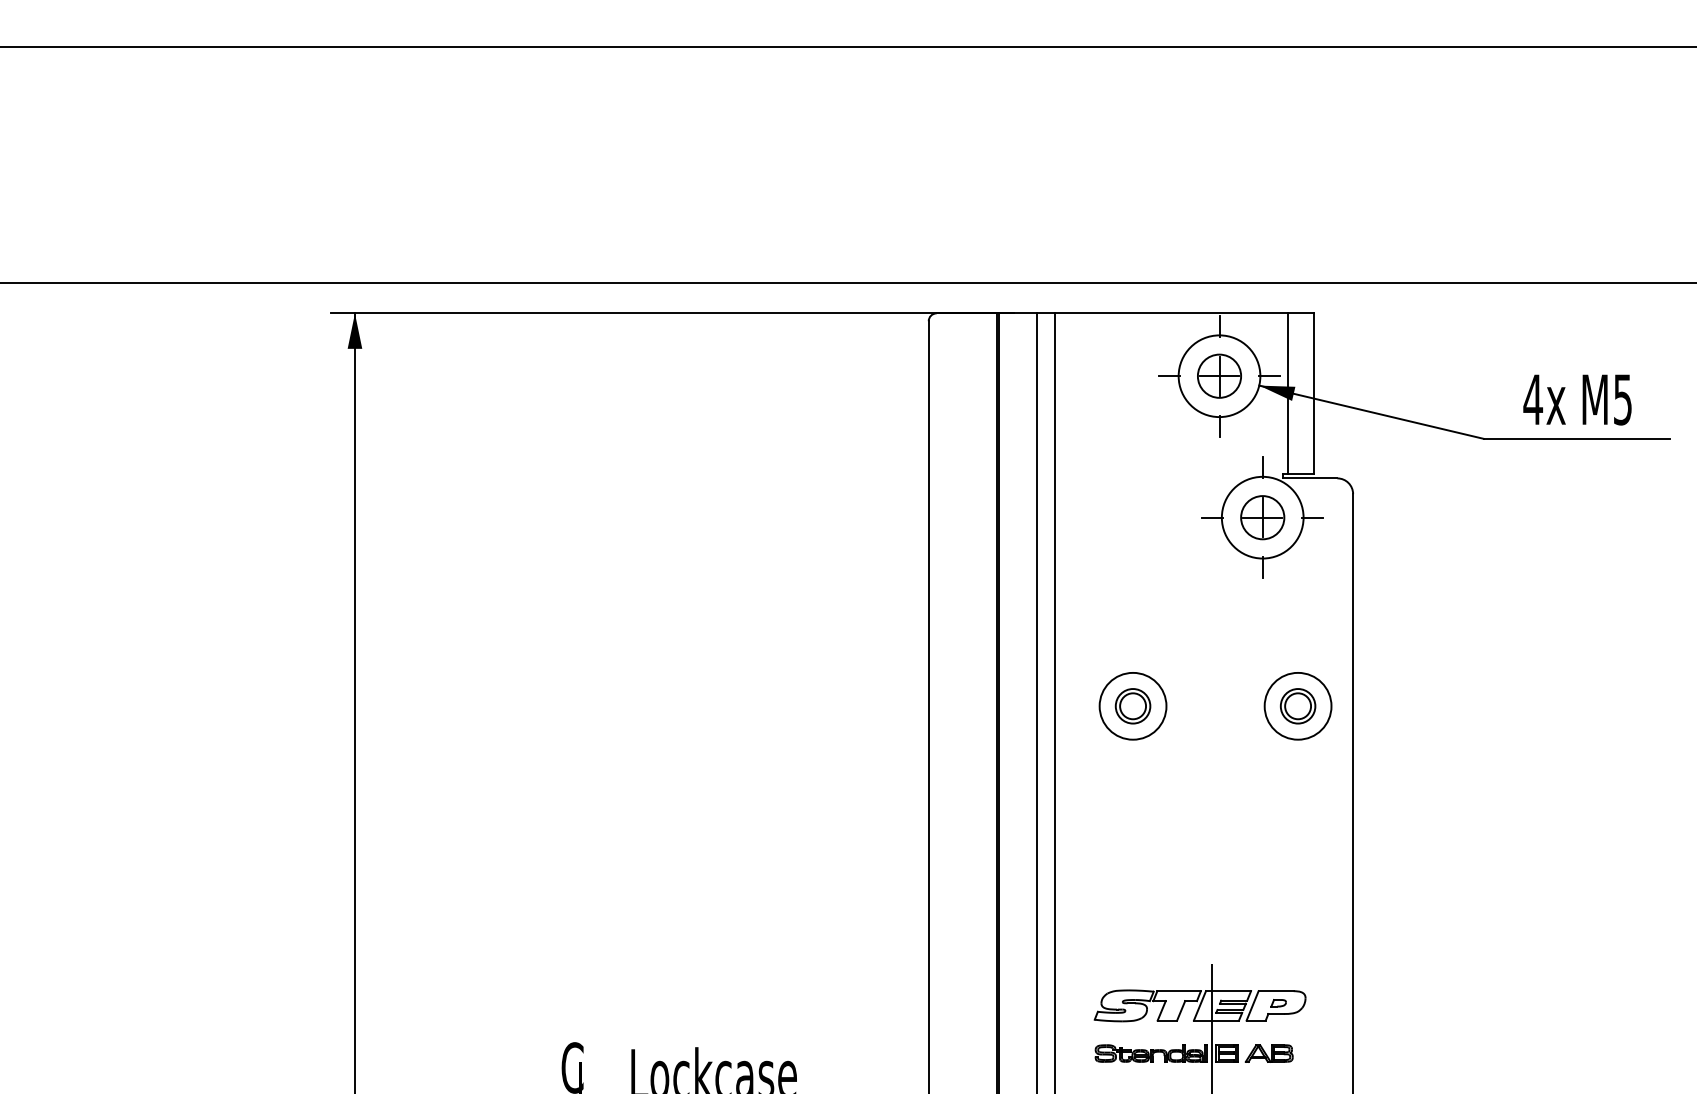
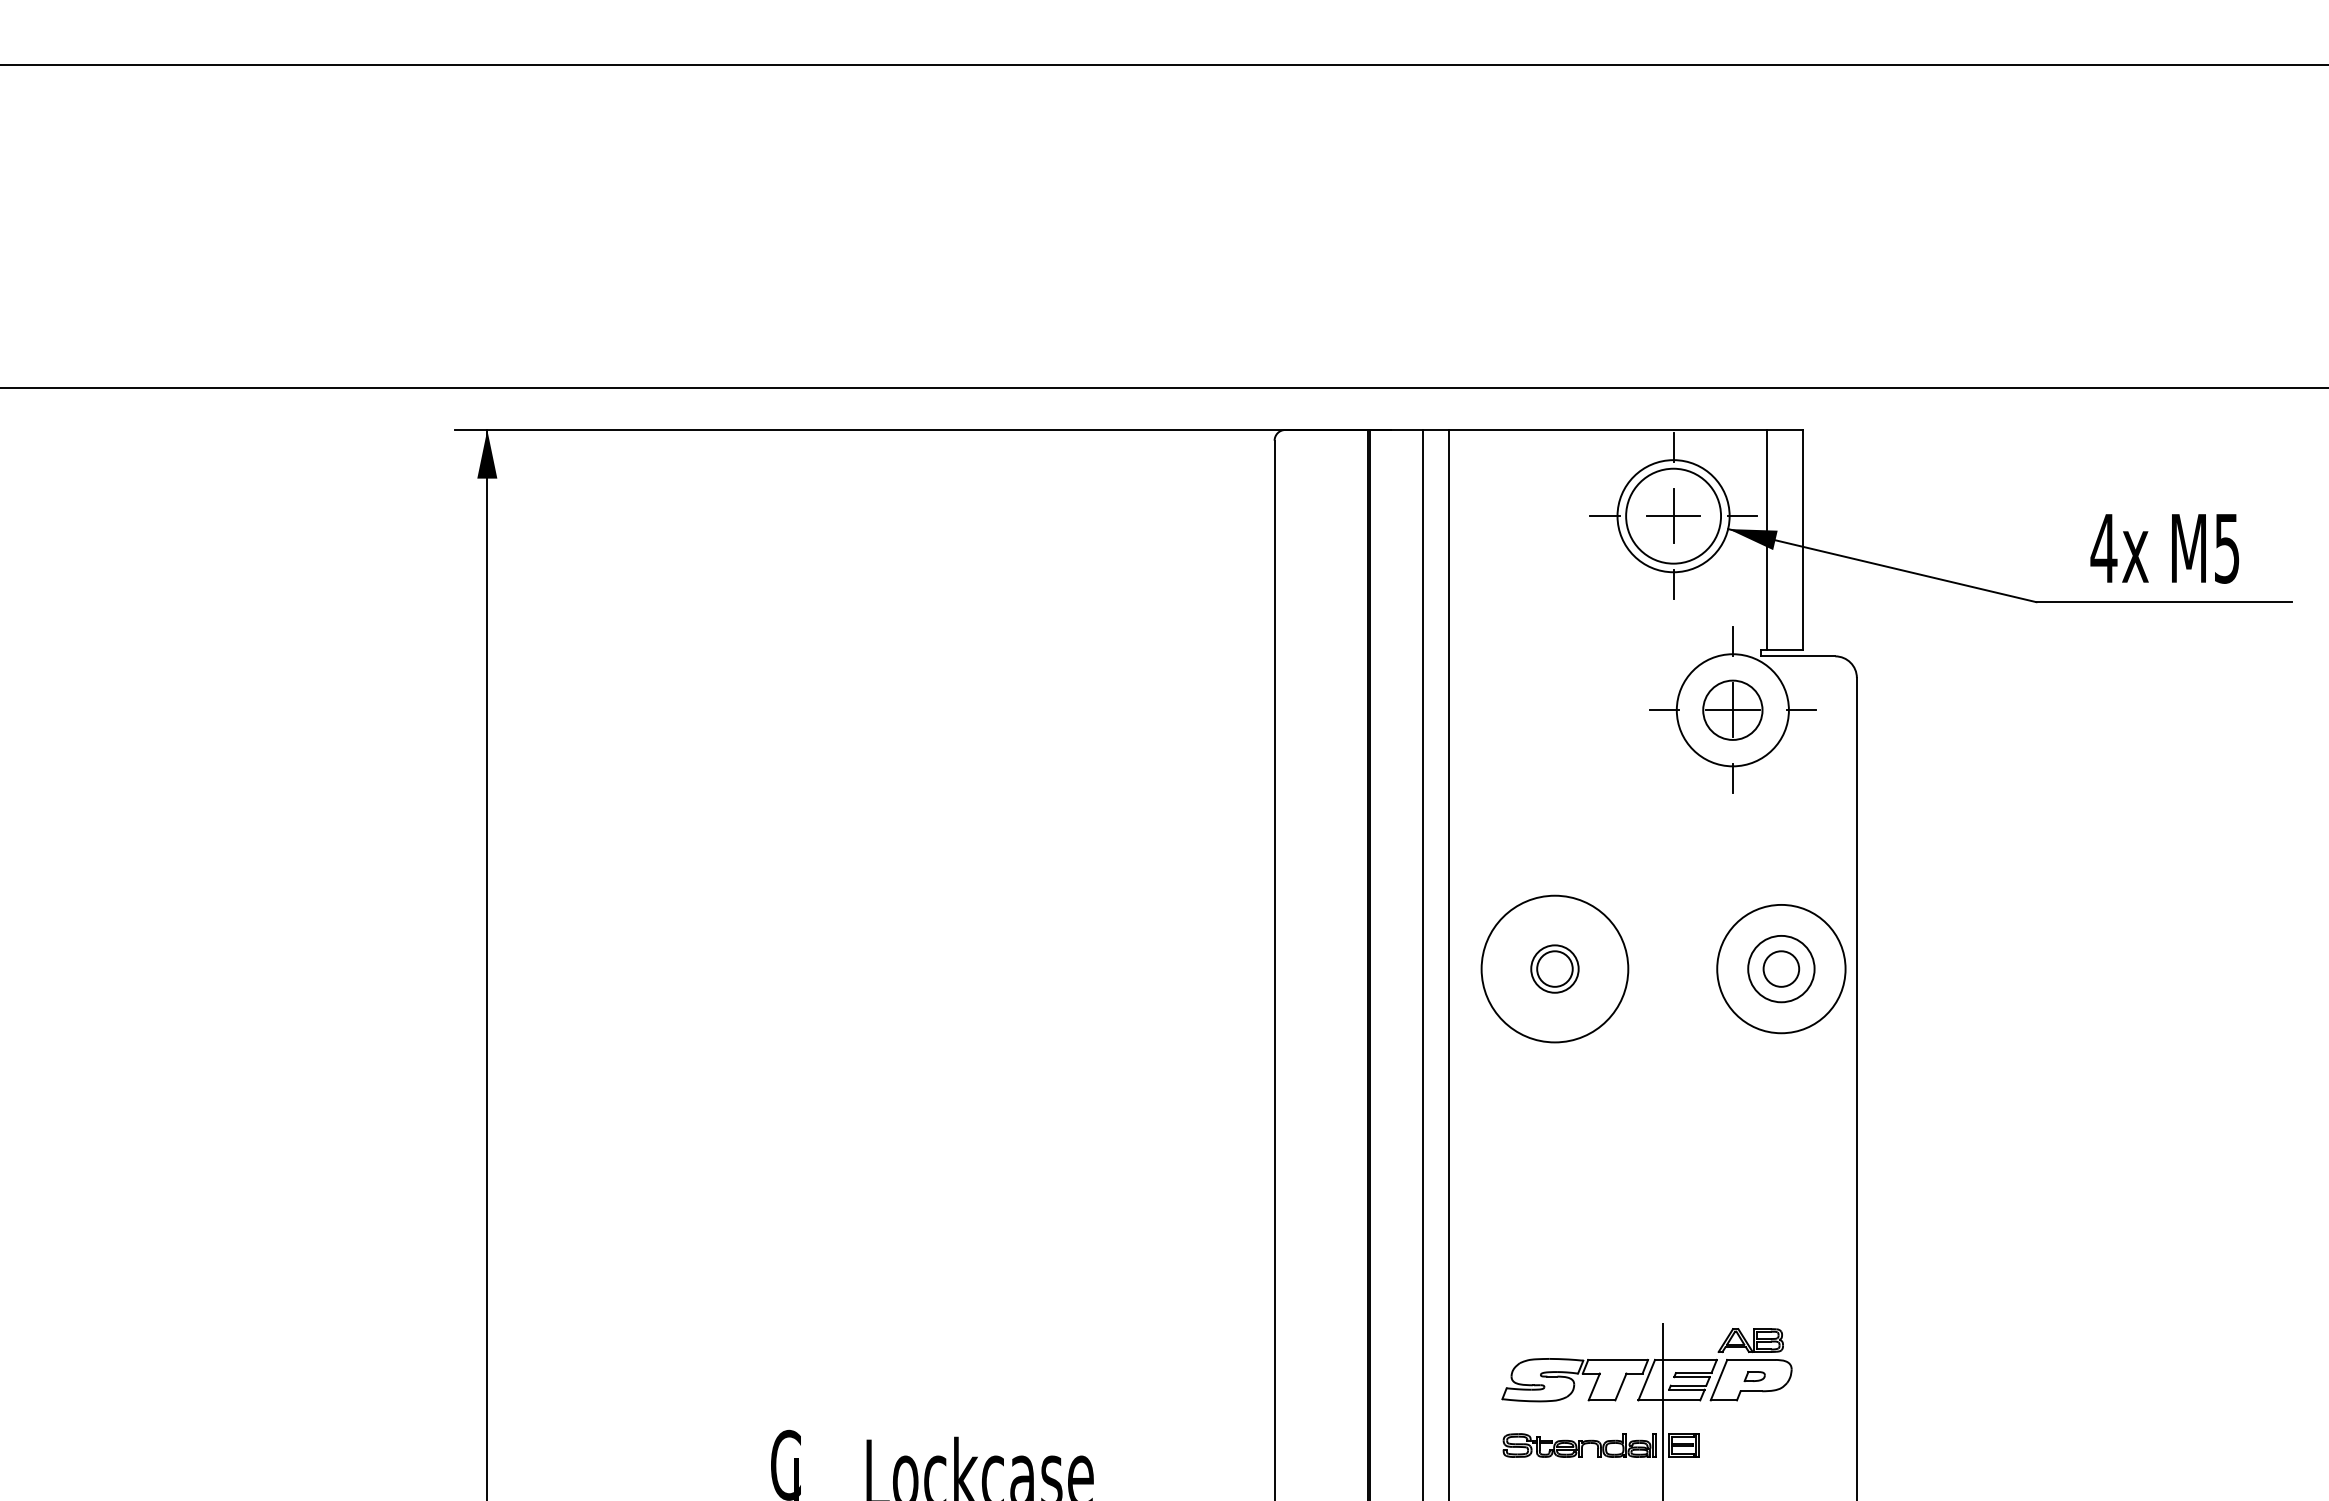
circle: (1219, 375) -> (1673, 515), size x1.6
circle: (1132, 705) -> (1554, 968), size x1.6
circle: (1298, 705) -> (1781, 968), size x1.4
circle: (1298, 705) -> (1781, 968), size x1.4
part: (1269, 1053) -> (1750, 1340), moved

